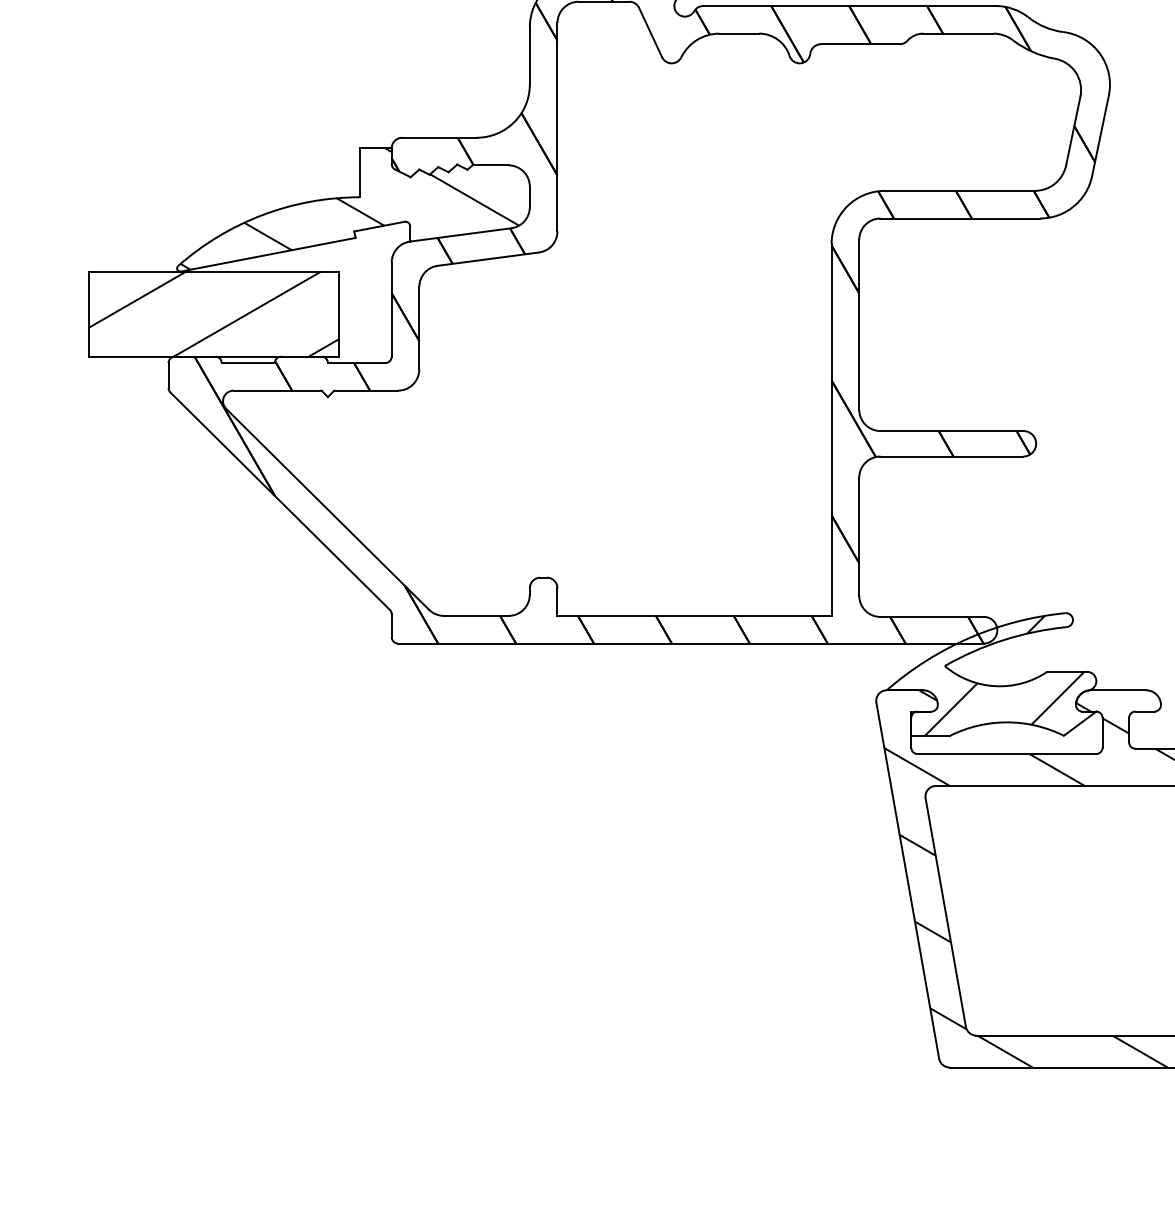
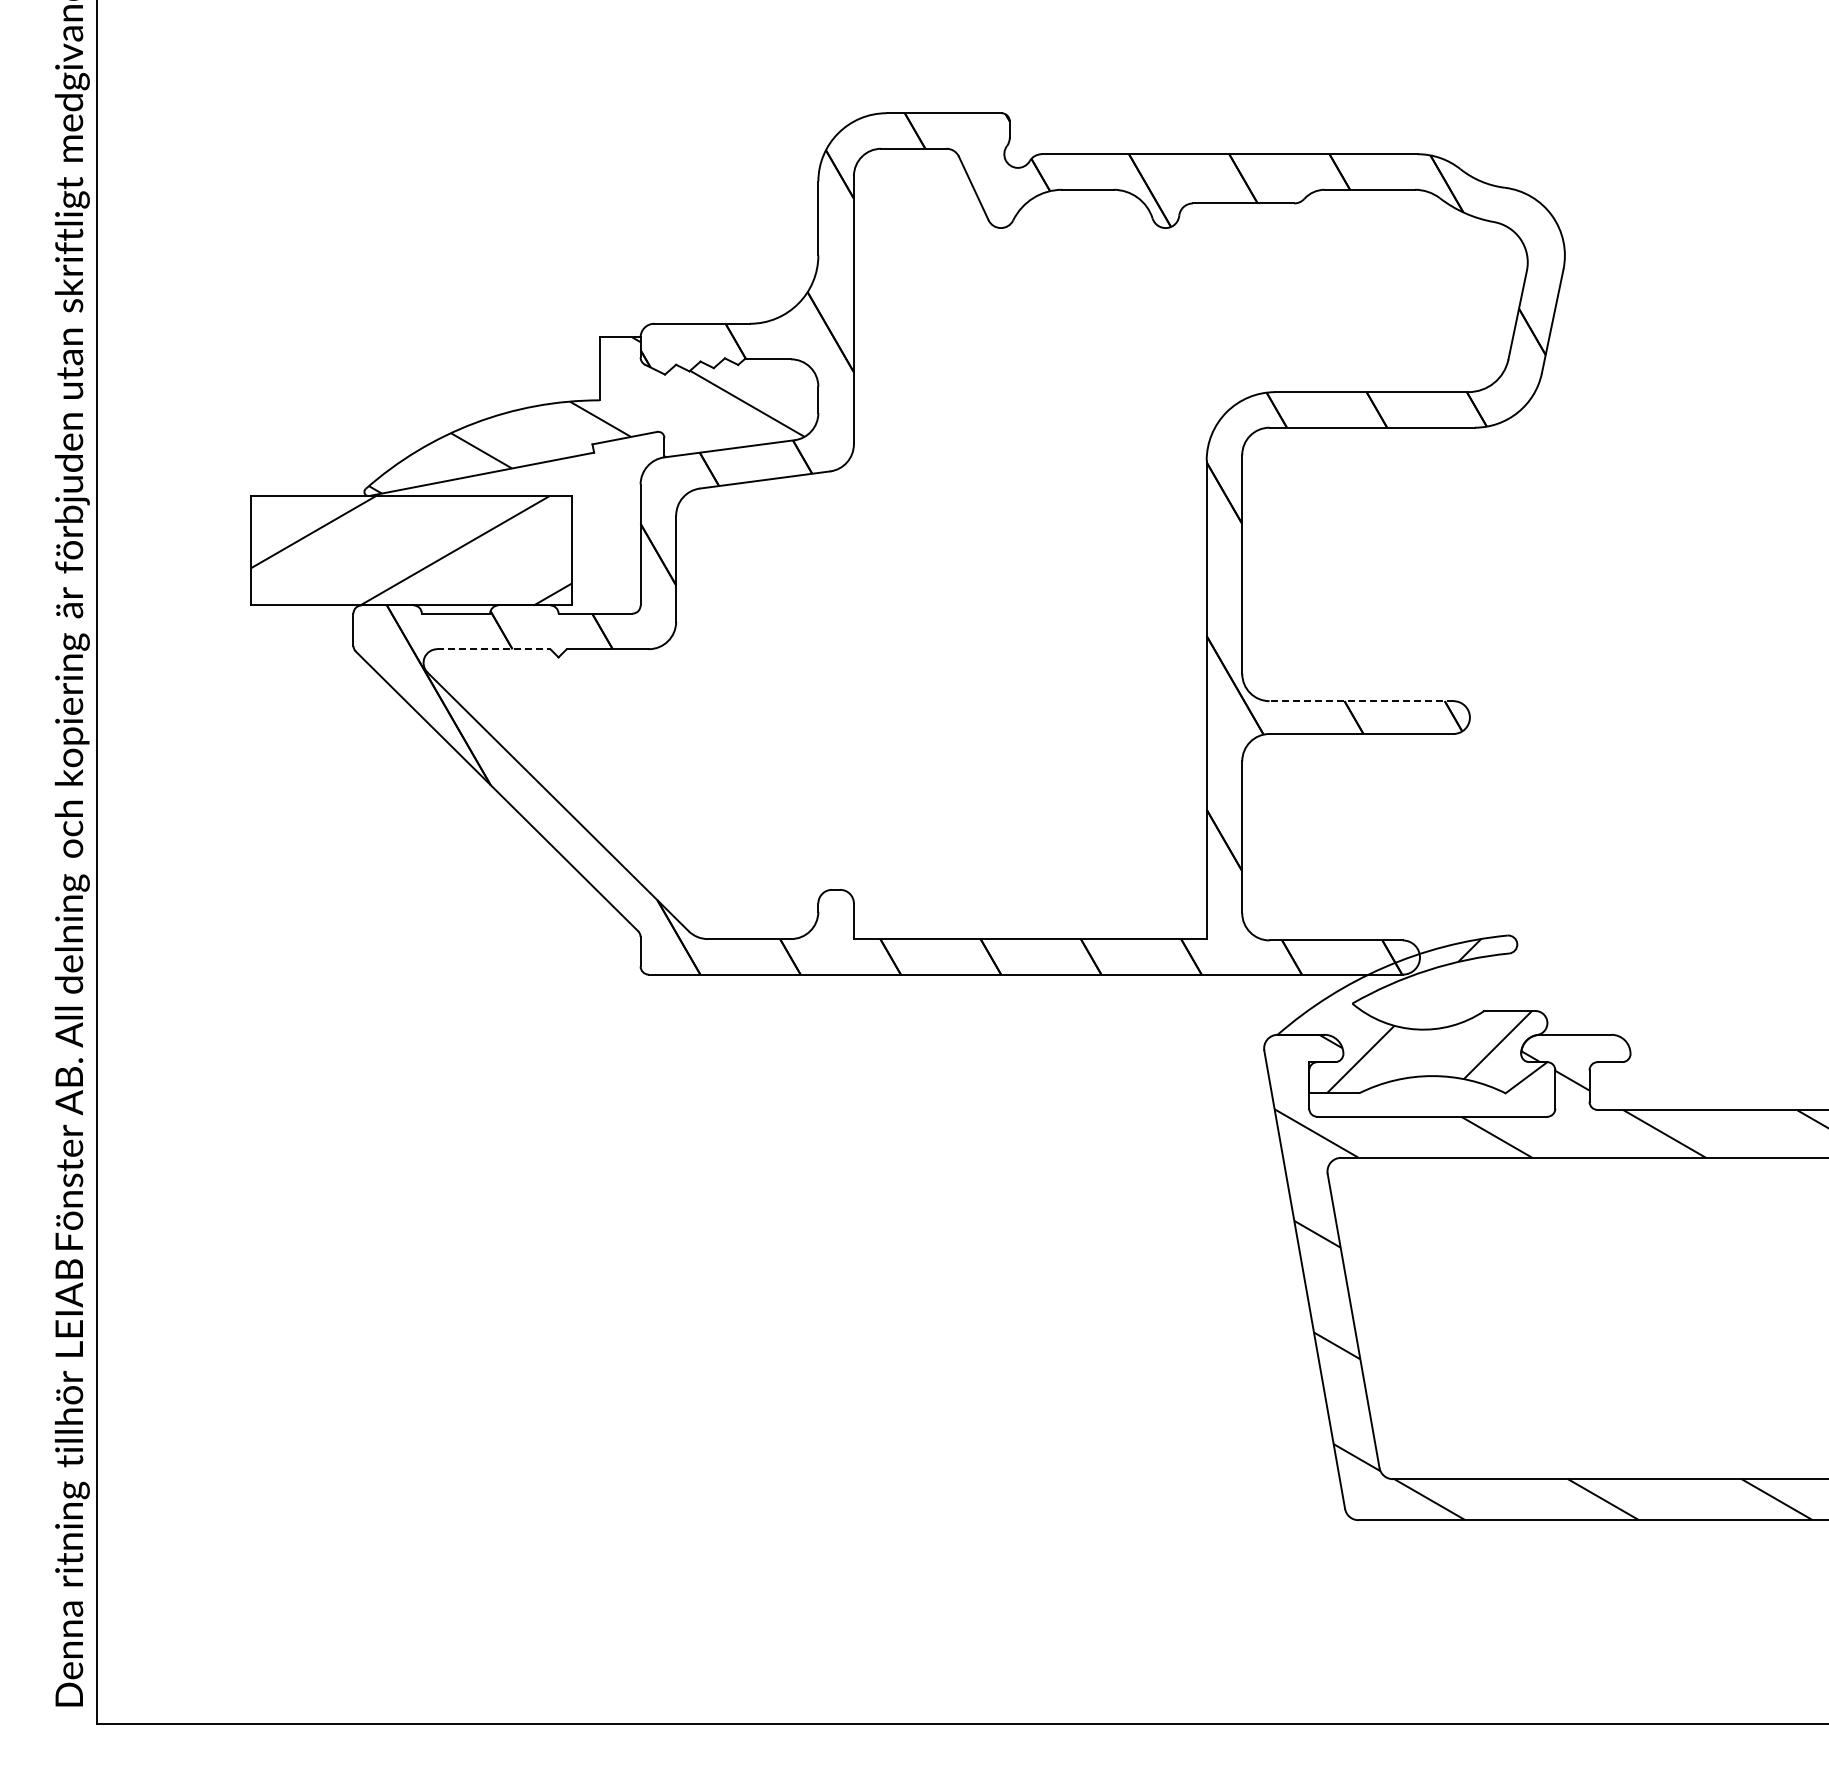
line: (277, 390) -> (493, 649), solid -> dashed
line: (951, 431) -> (1361, 701), solid -> dashed

